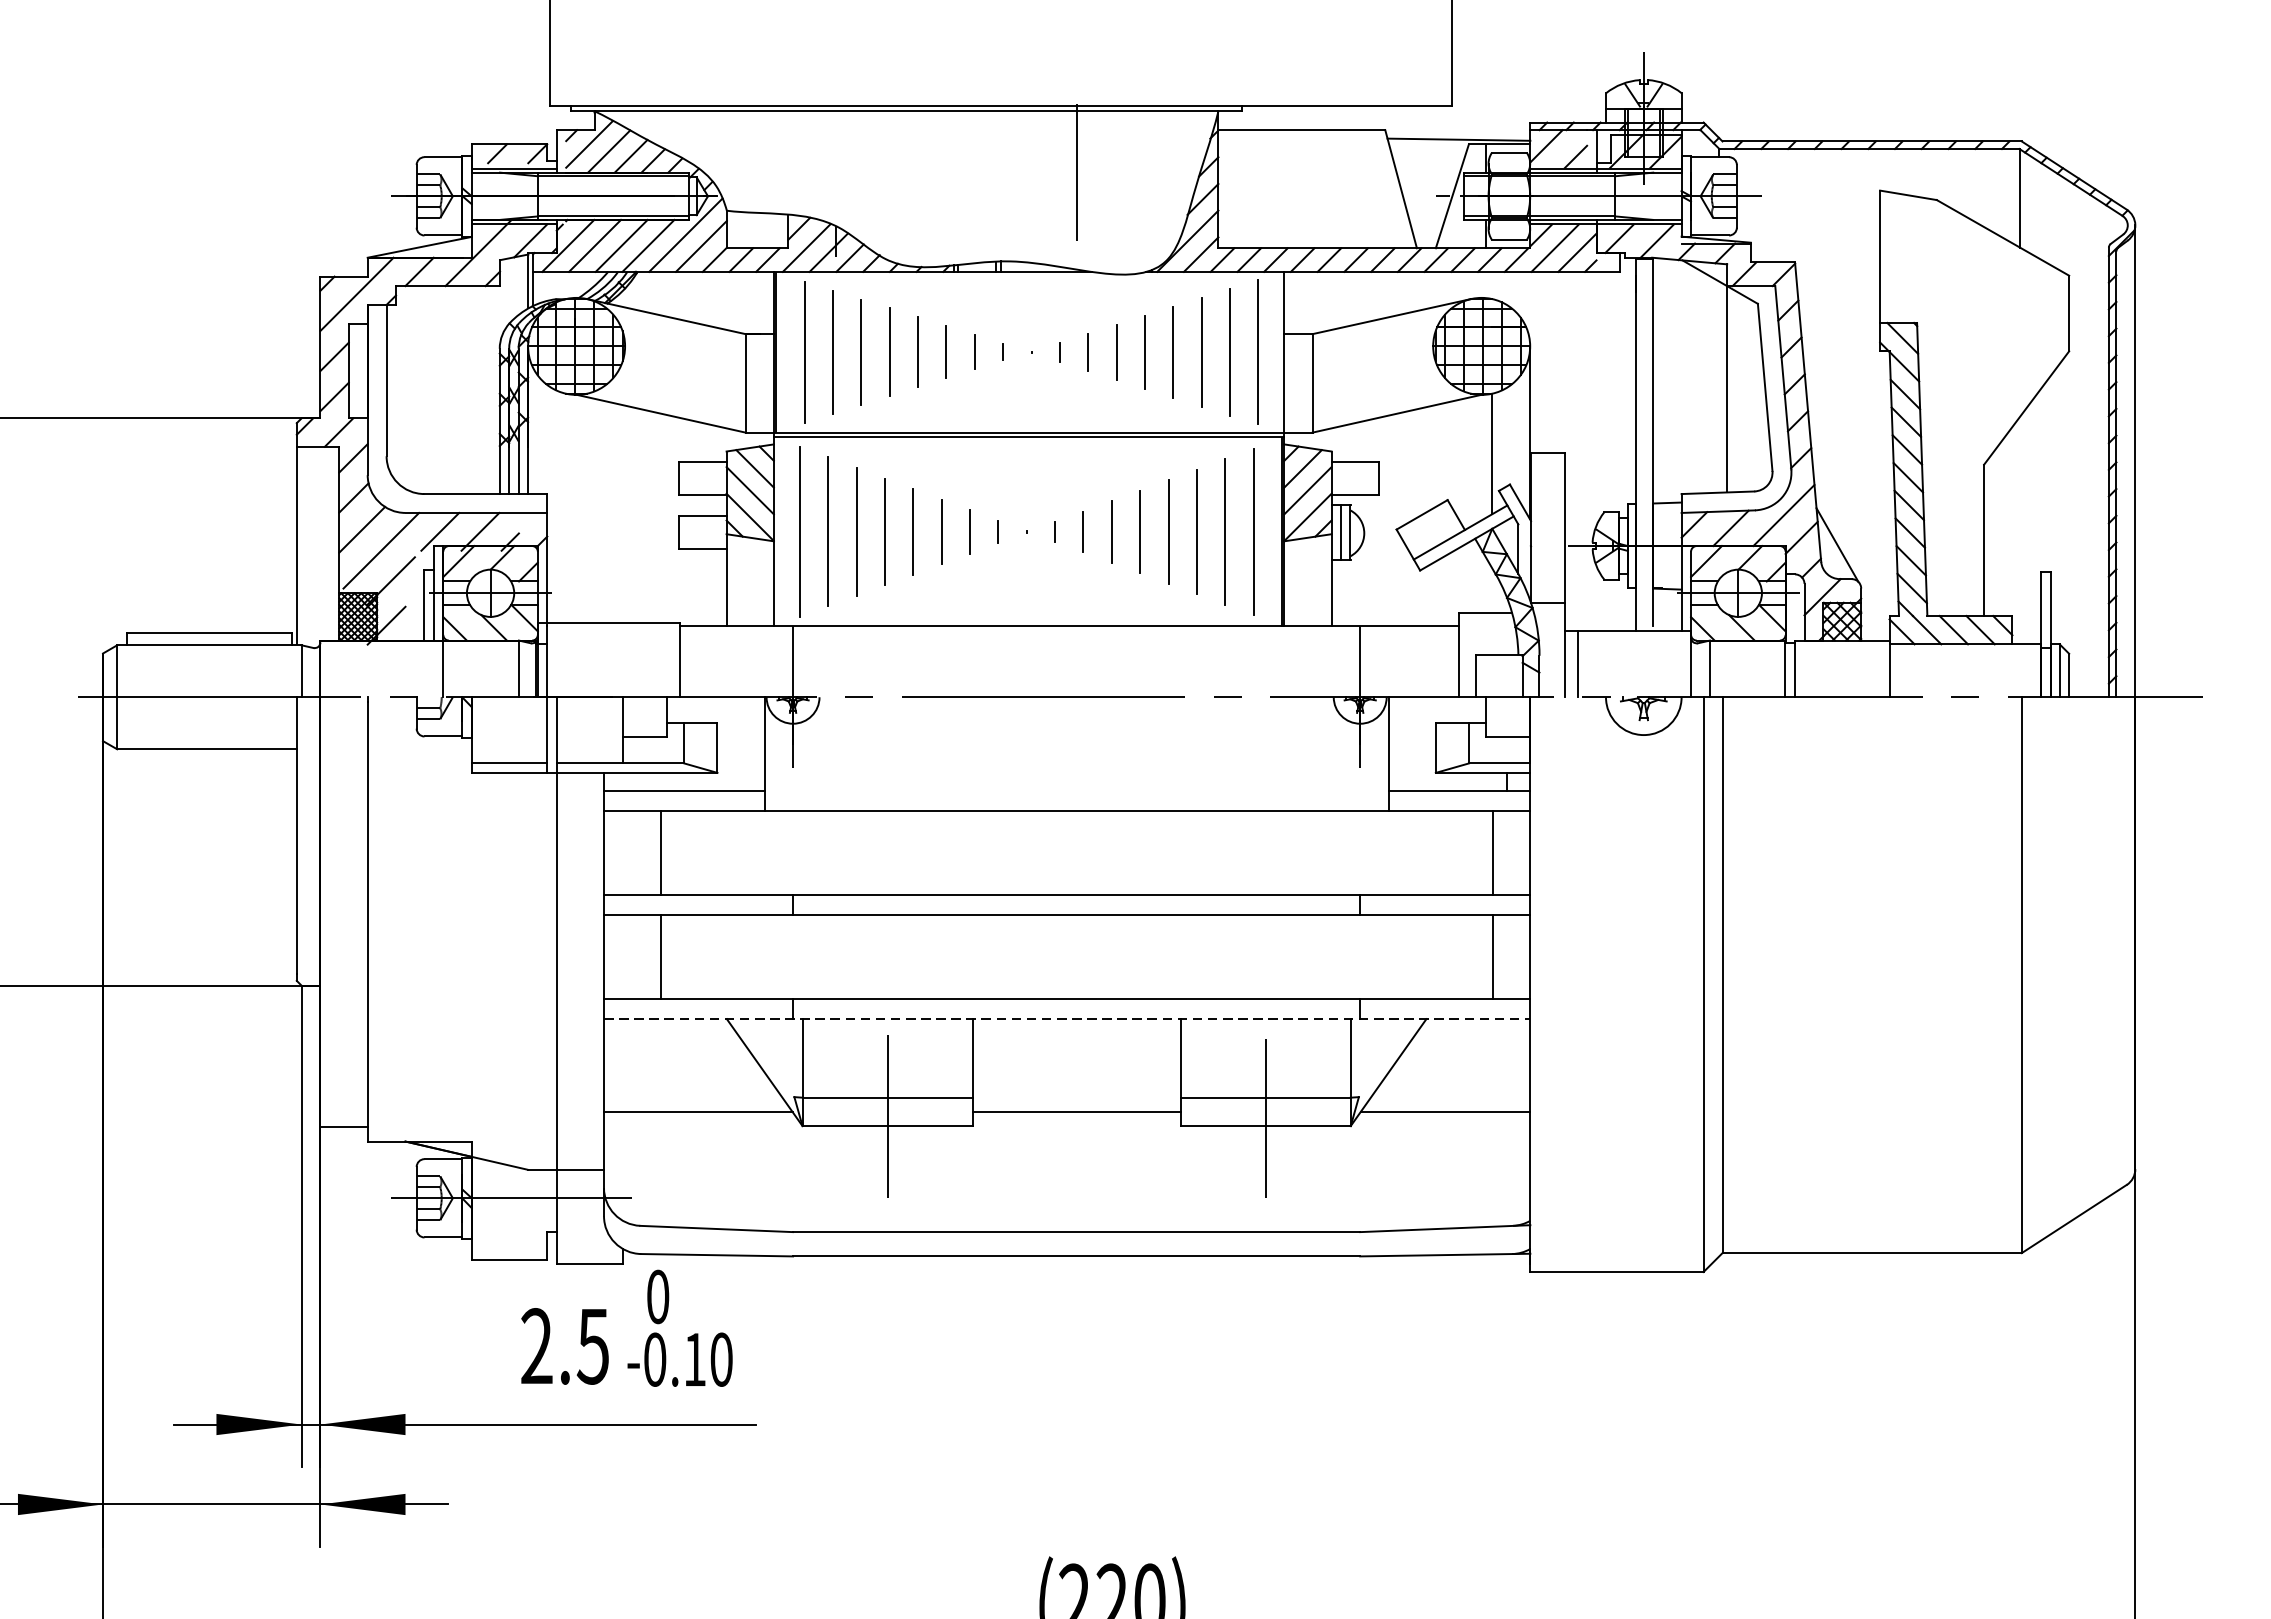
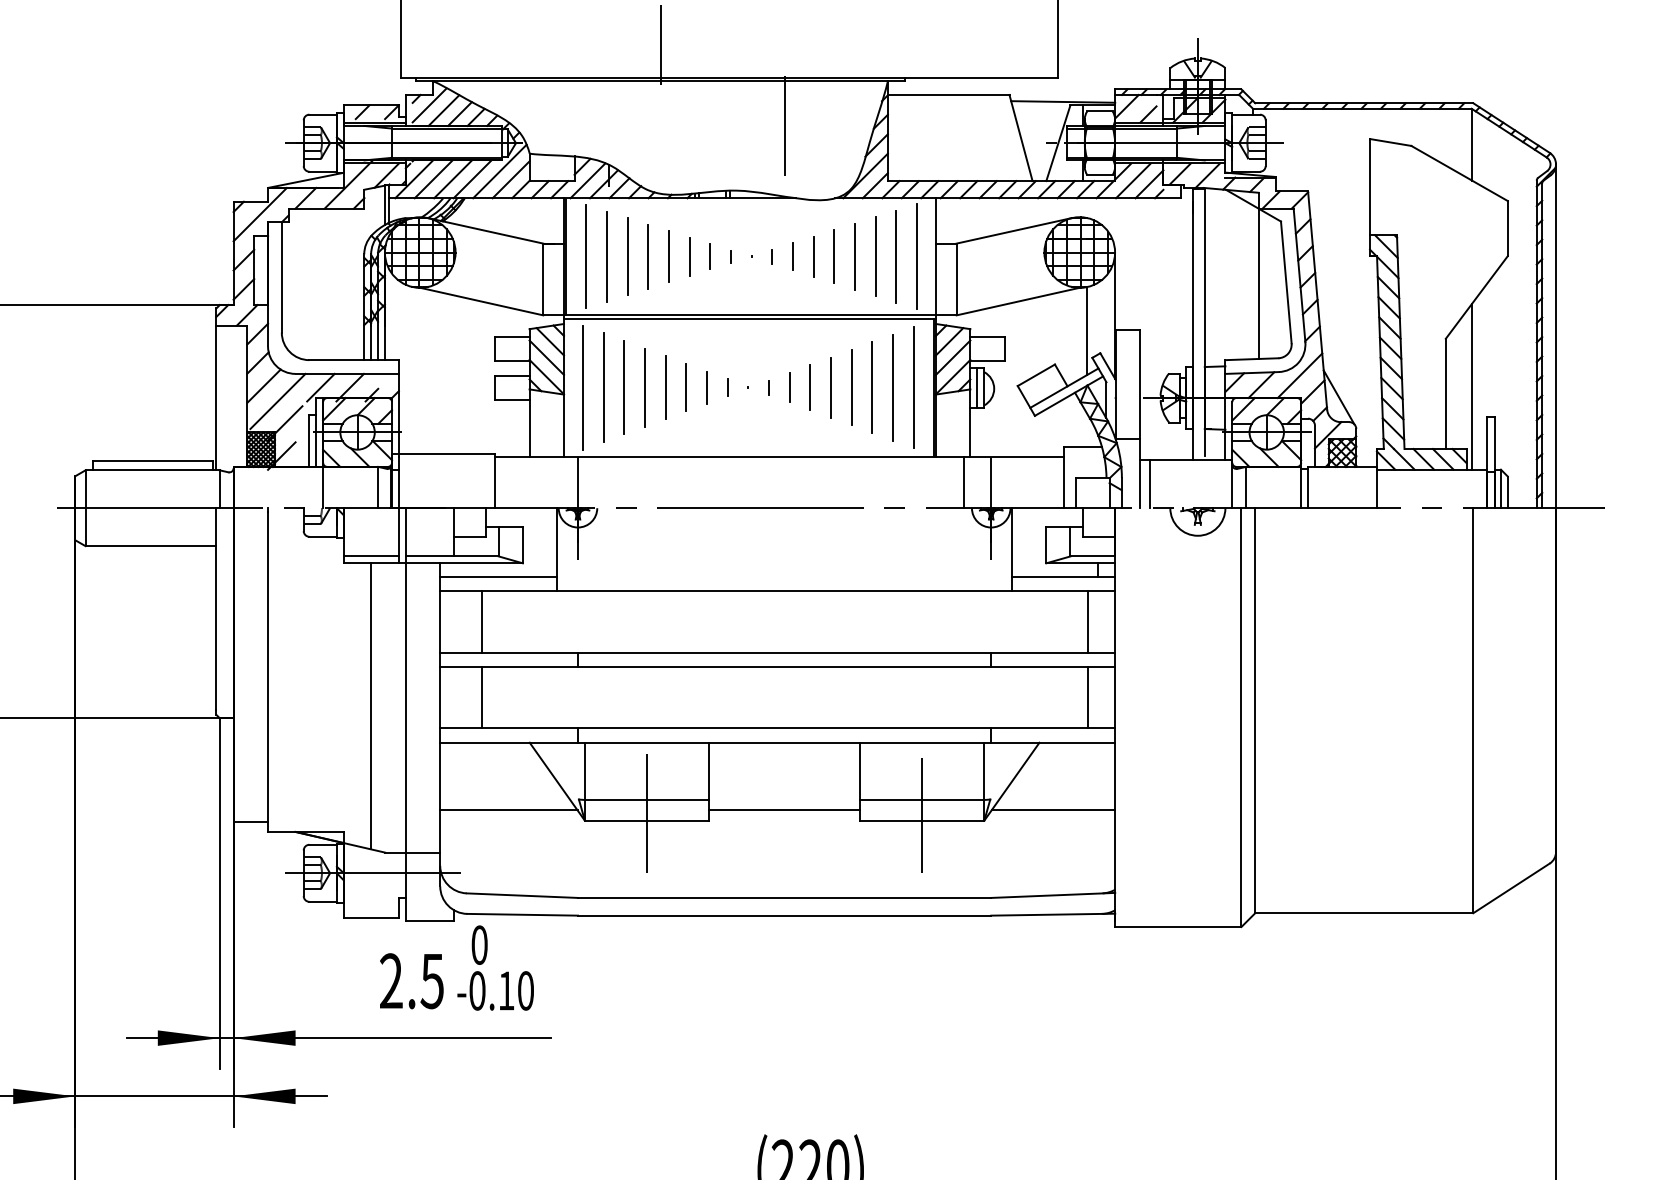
line: (906, 60) -> (660, 44), added
line: (2019, 530) -> (1471, 386), added
line: (1322, 661) -> (963, 482), added
line: (509, 969) -> (371, 706), added
line: (1068, 1018) -> (778, 742), dashed -> solid

